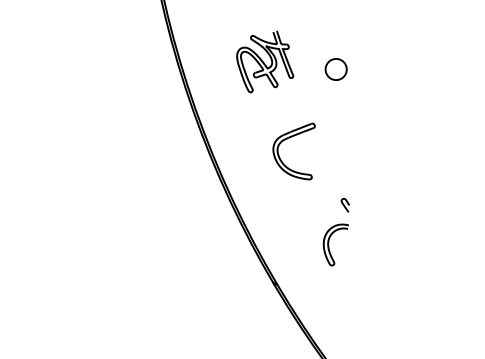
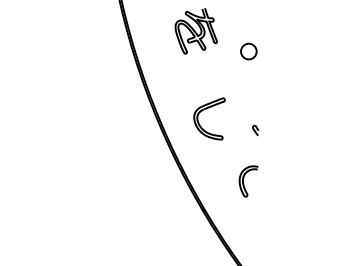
part: (265, 61) -> (196, 30), moved
part: (287, 139) -> (204, 110), moved
curve: (344, 205) -> (255, 130), moved

